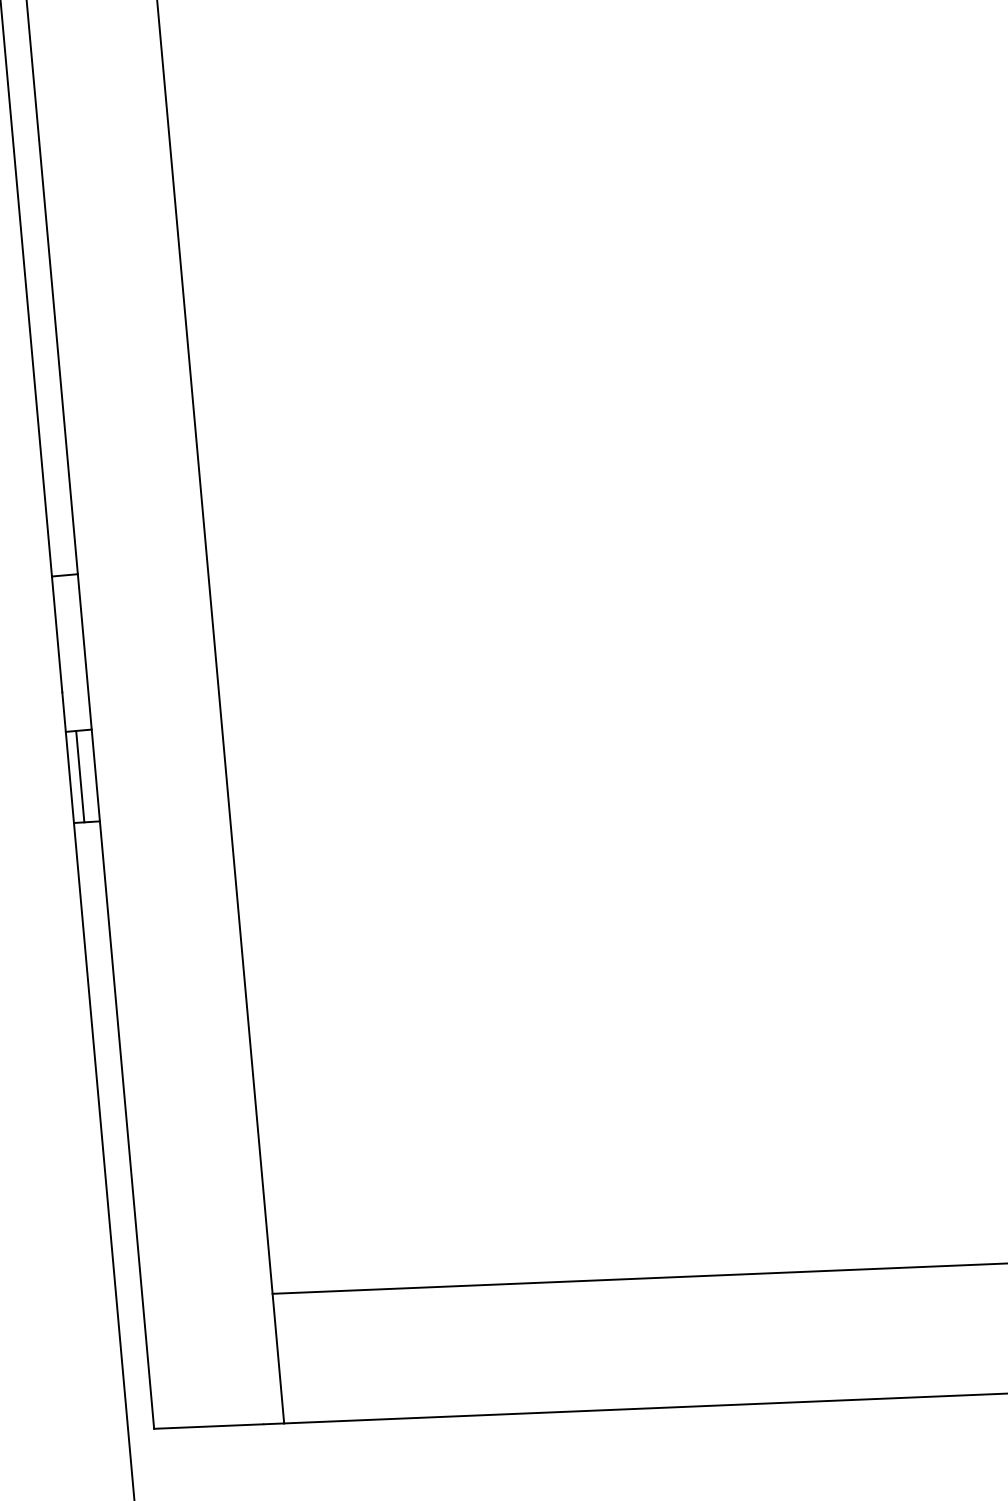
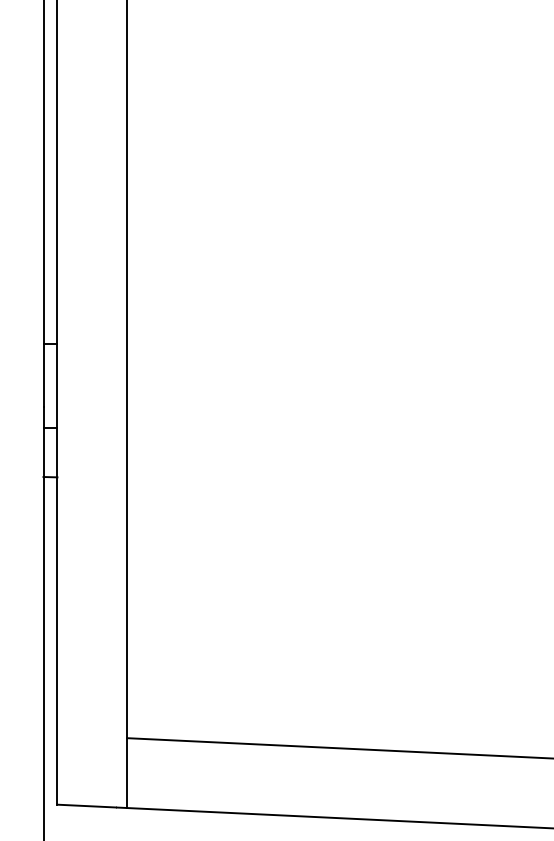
line: (81, 776) -> (49, 452), removed

